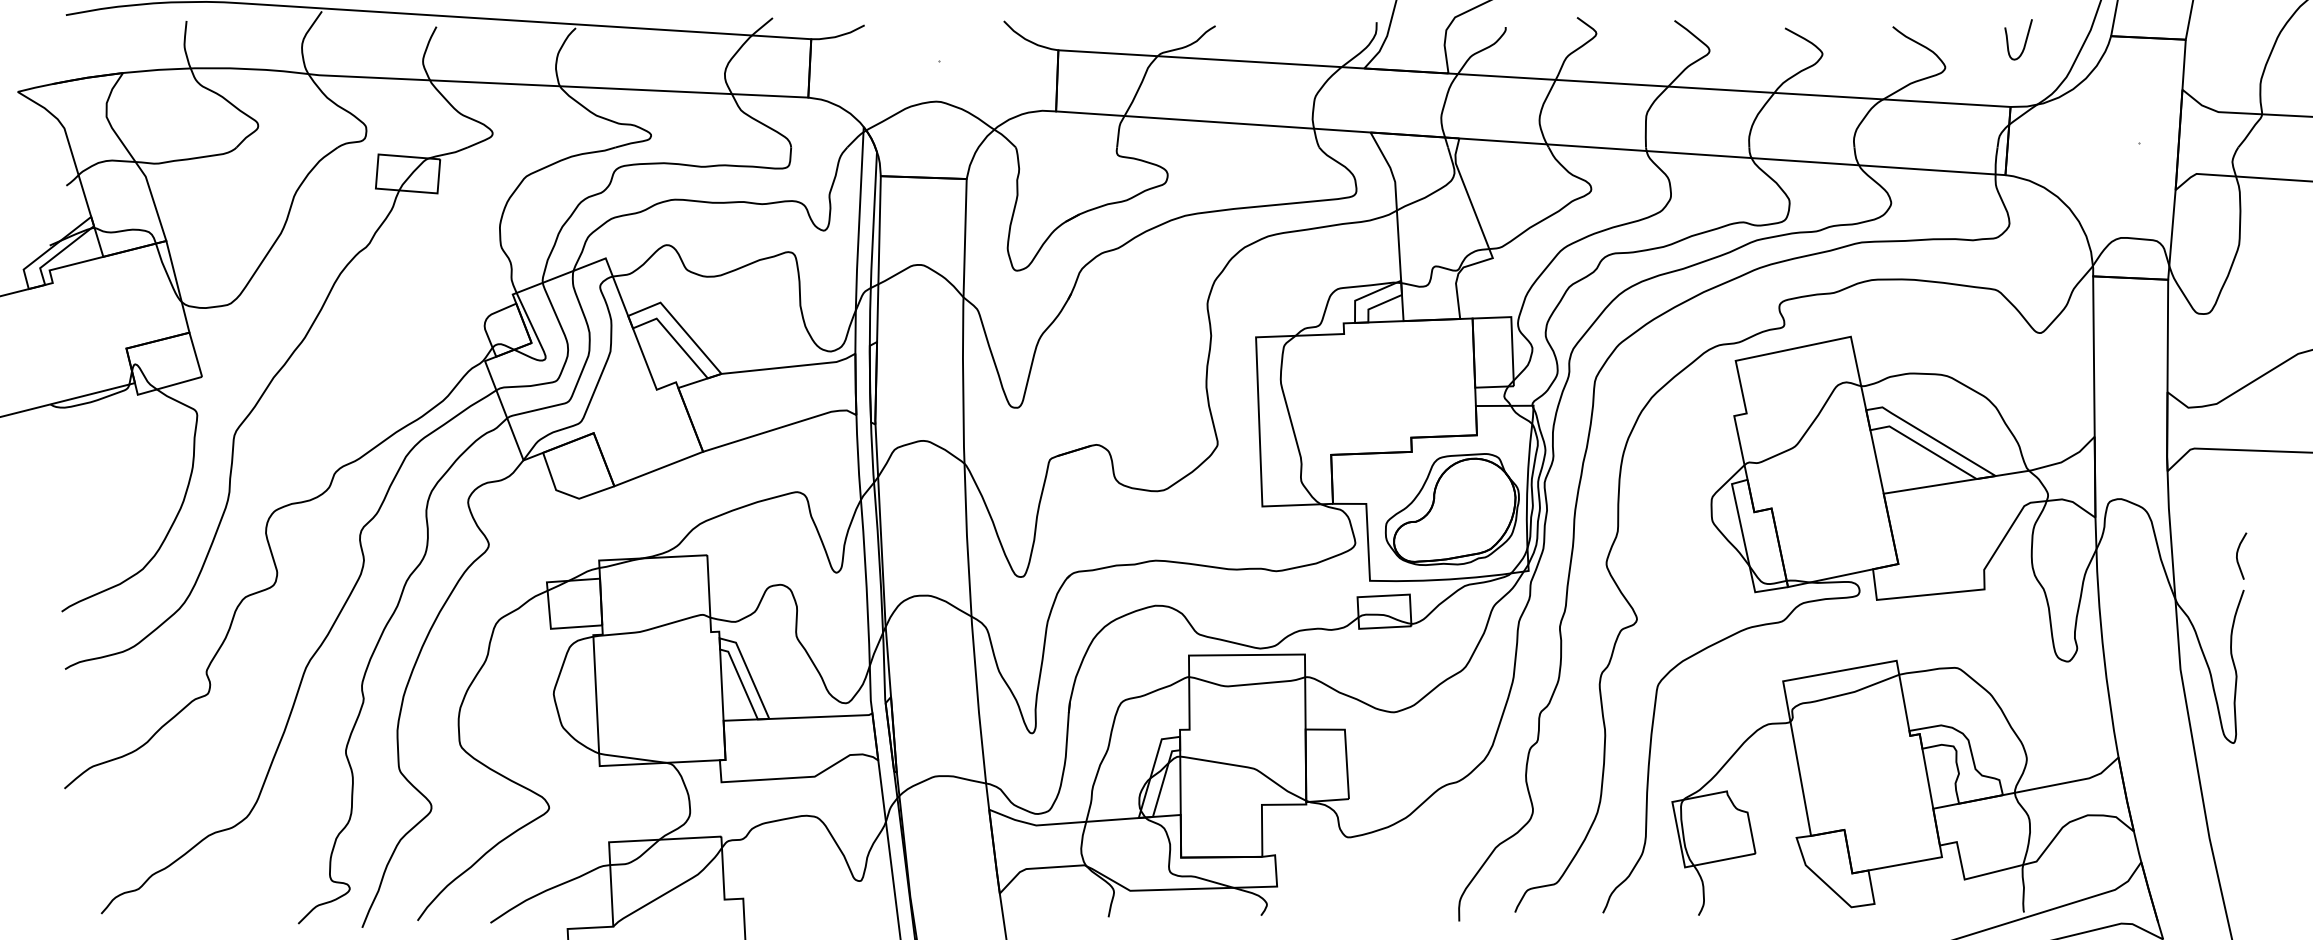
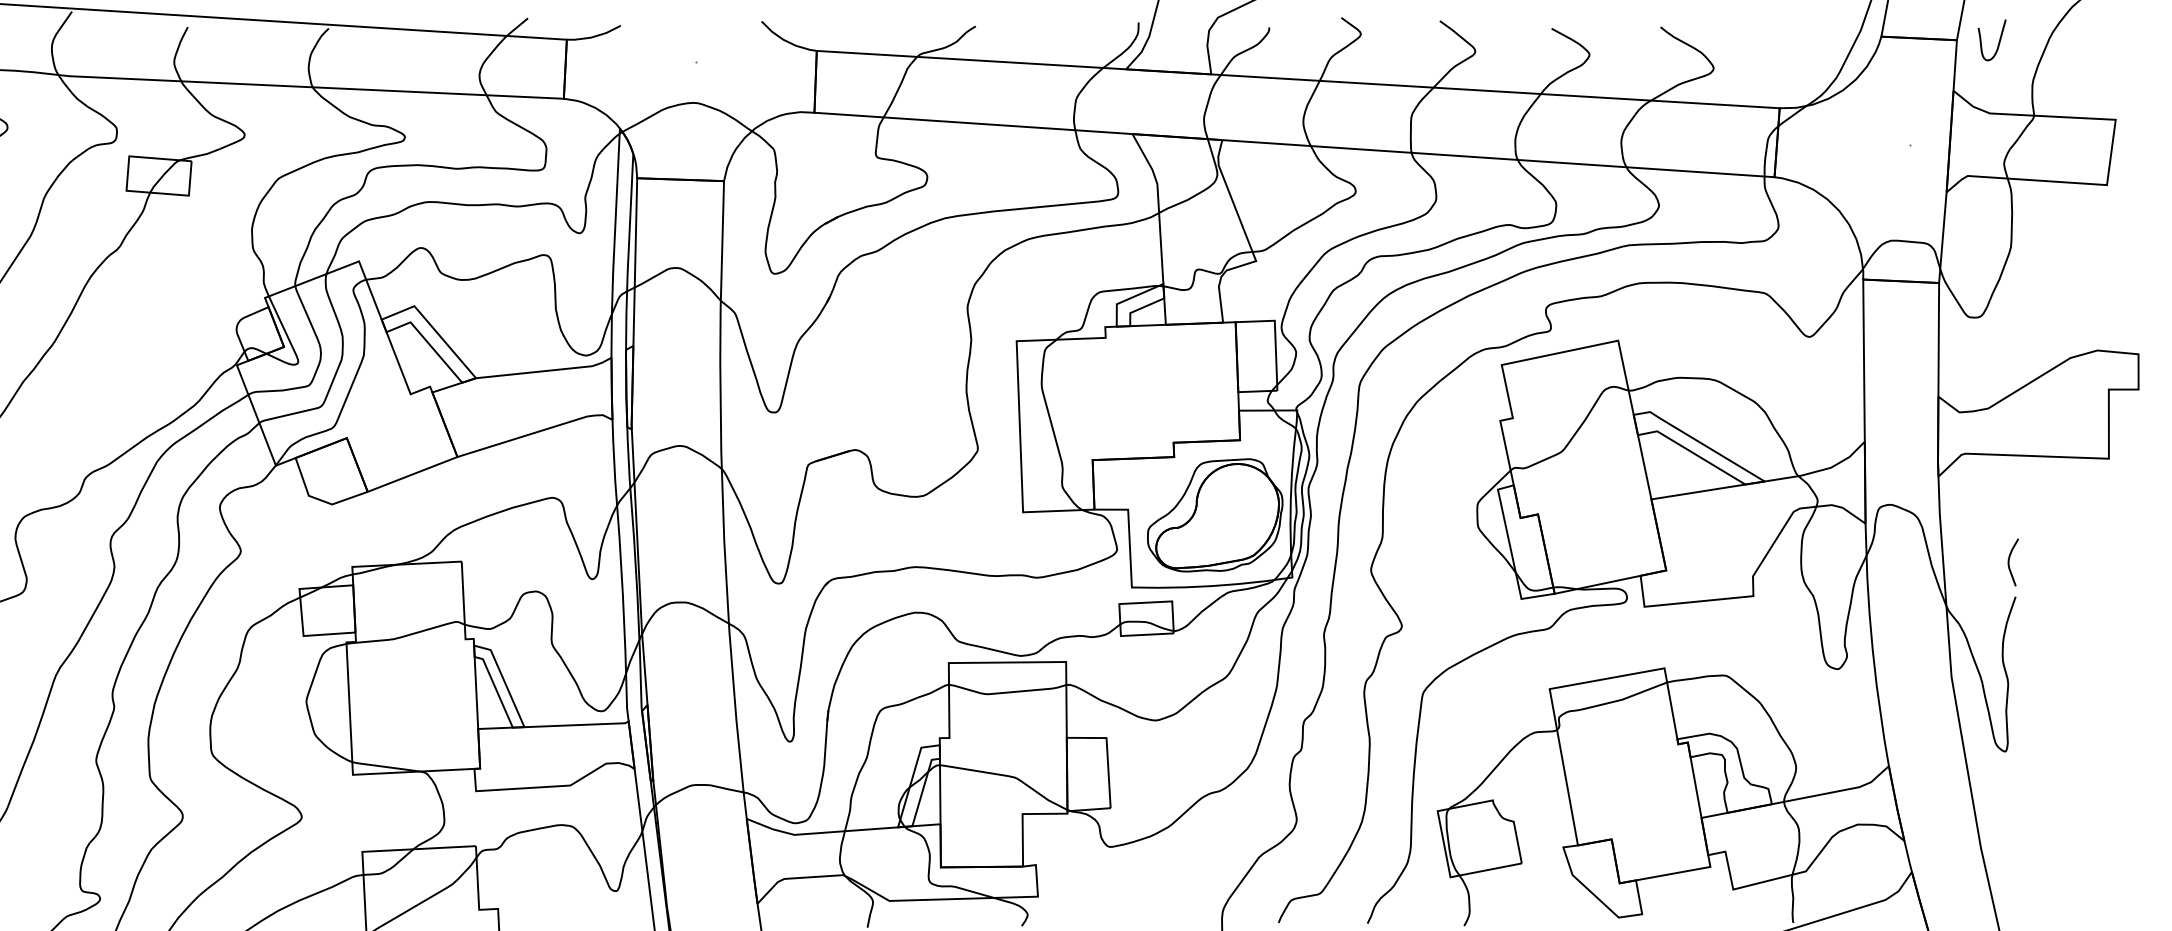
curve: (2024, 42) -> (1998, 43), moved

